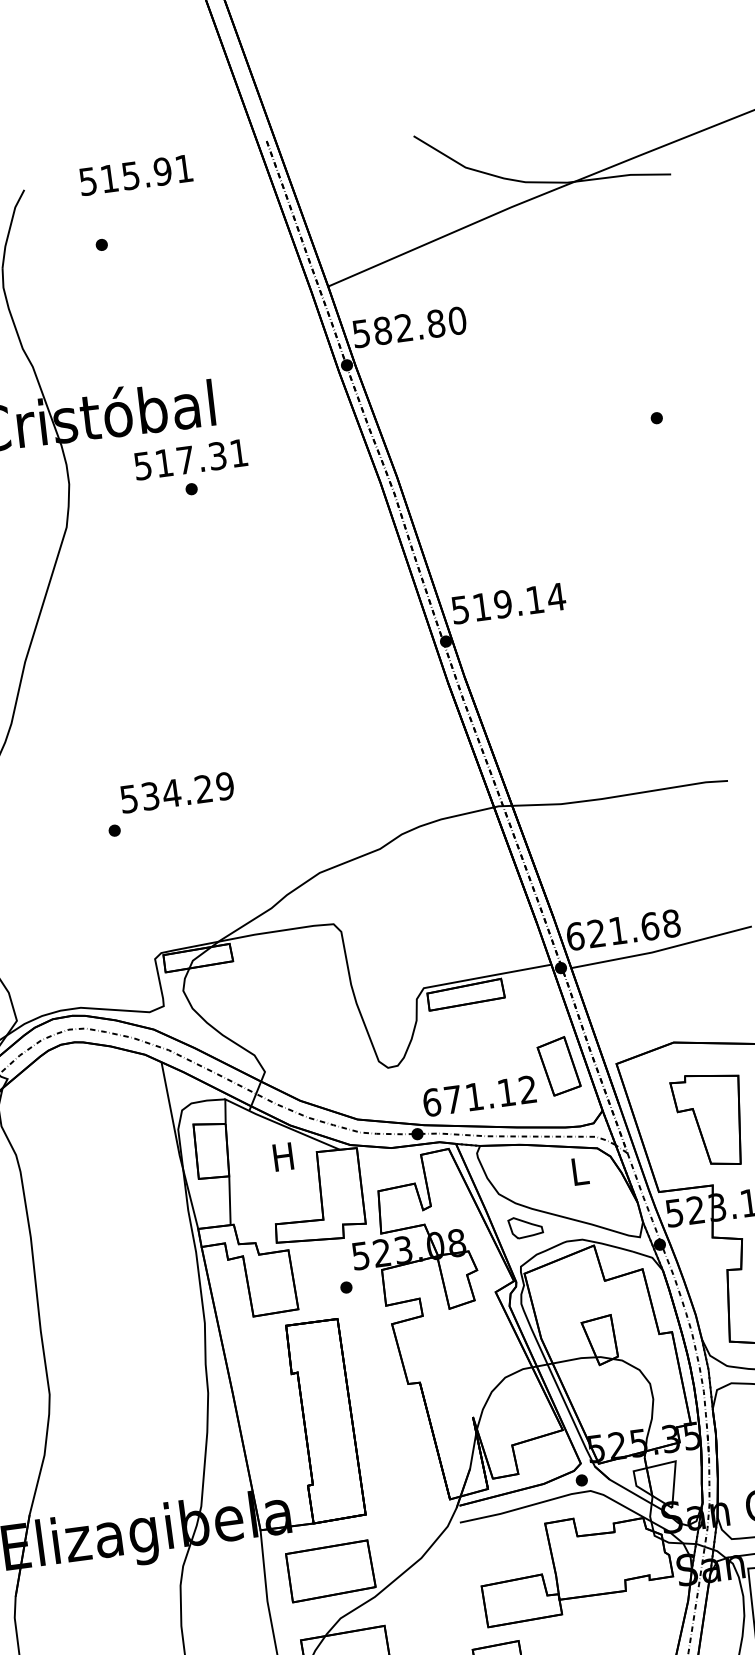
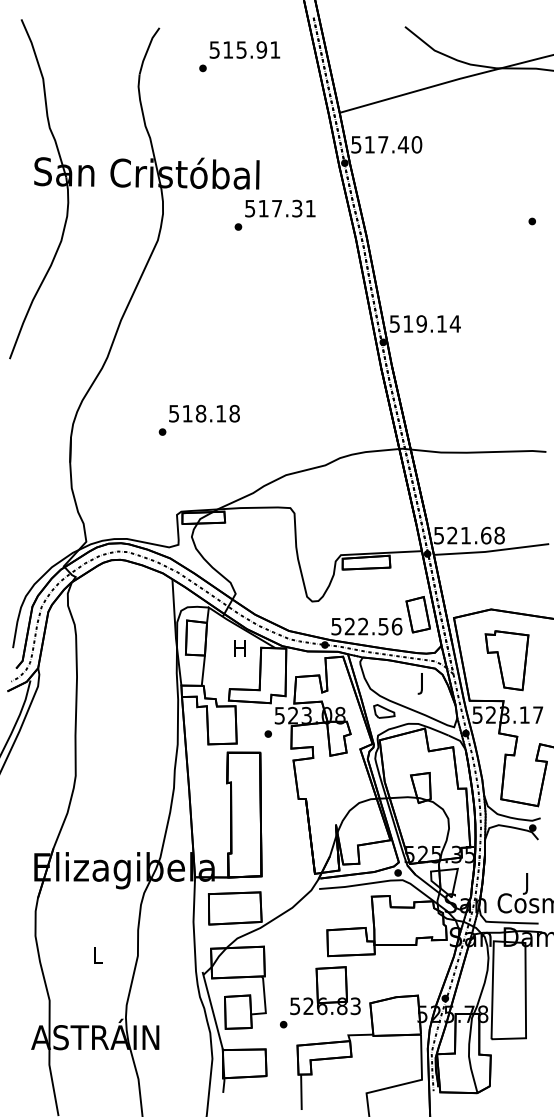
text: (135, 174) -> (244, 49), moved
text: (409, 326) -> (386, 144), 582.80 -> 517.40
text: (191, 459) -> (280, 208), moved
text: (186, 791) -> (210, 413), 534.29 -> 518.18
text: (574, 936) -> (438, 535), 621.68 -> 521.68
text: (479, 1096) -> (366, 626), 671.12 -> 522.56
text: (580, 1174) -> (422, 683), L -> J

